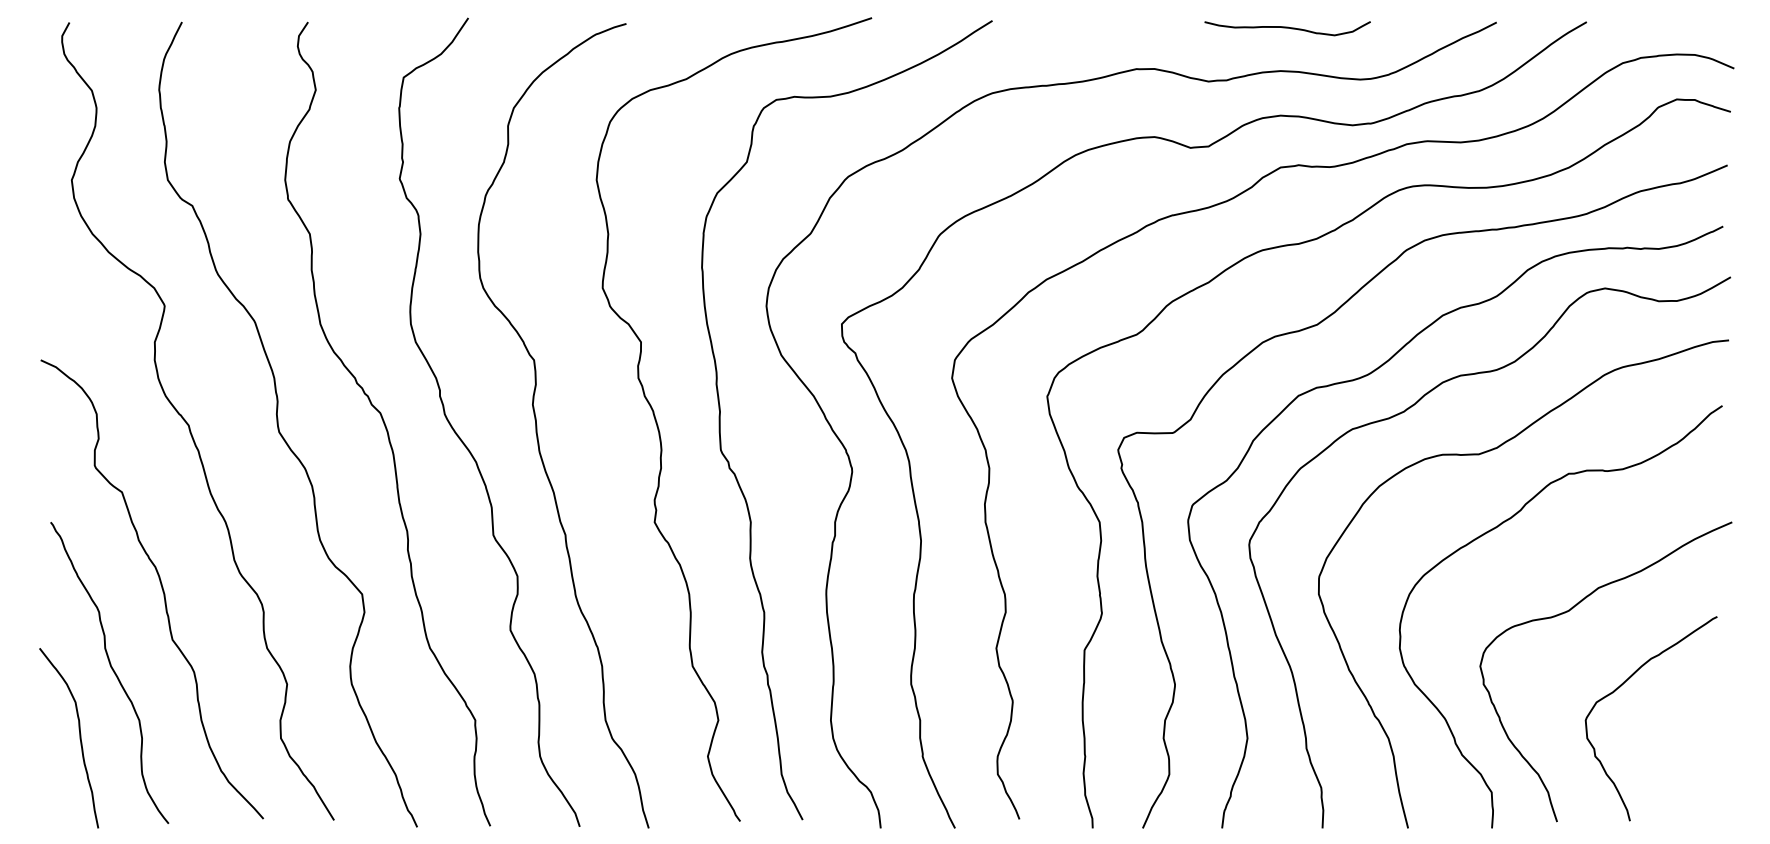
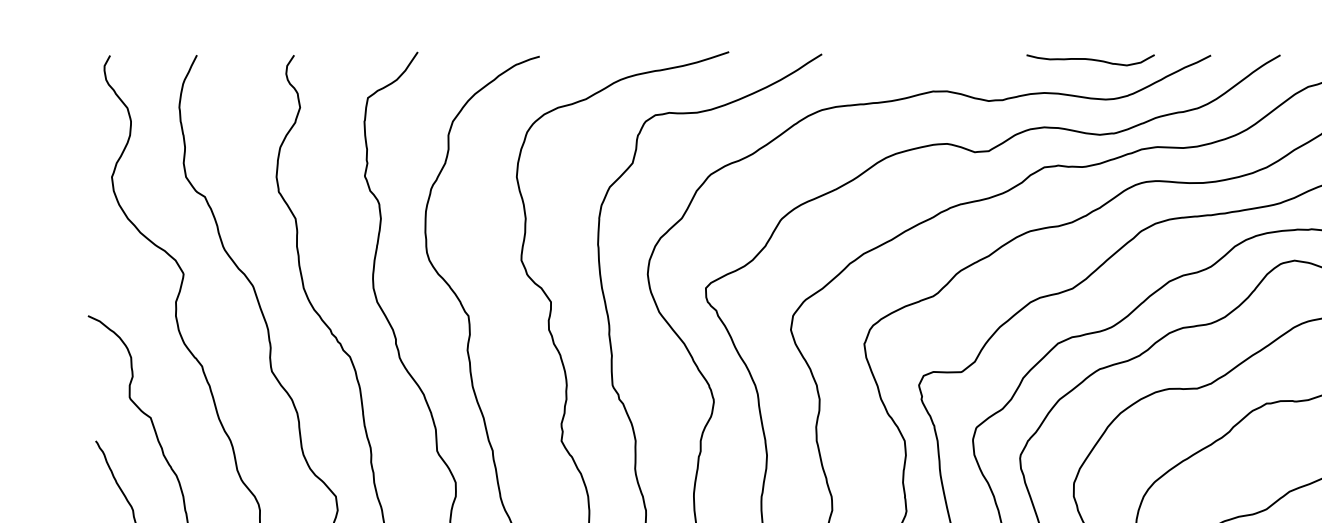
curve: (1287, 28) -> (1090, 60), moved

